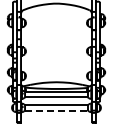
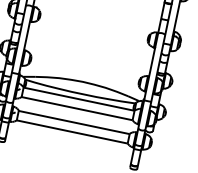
line: (56, 110) -> (72, 131), dashed -> solid

